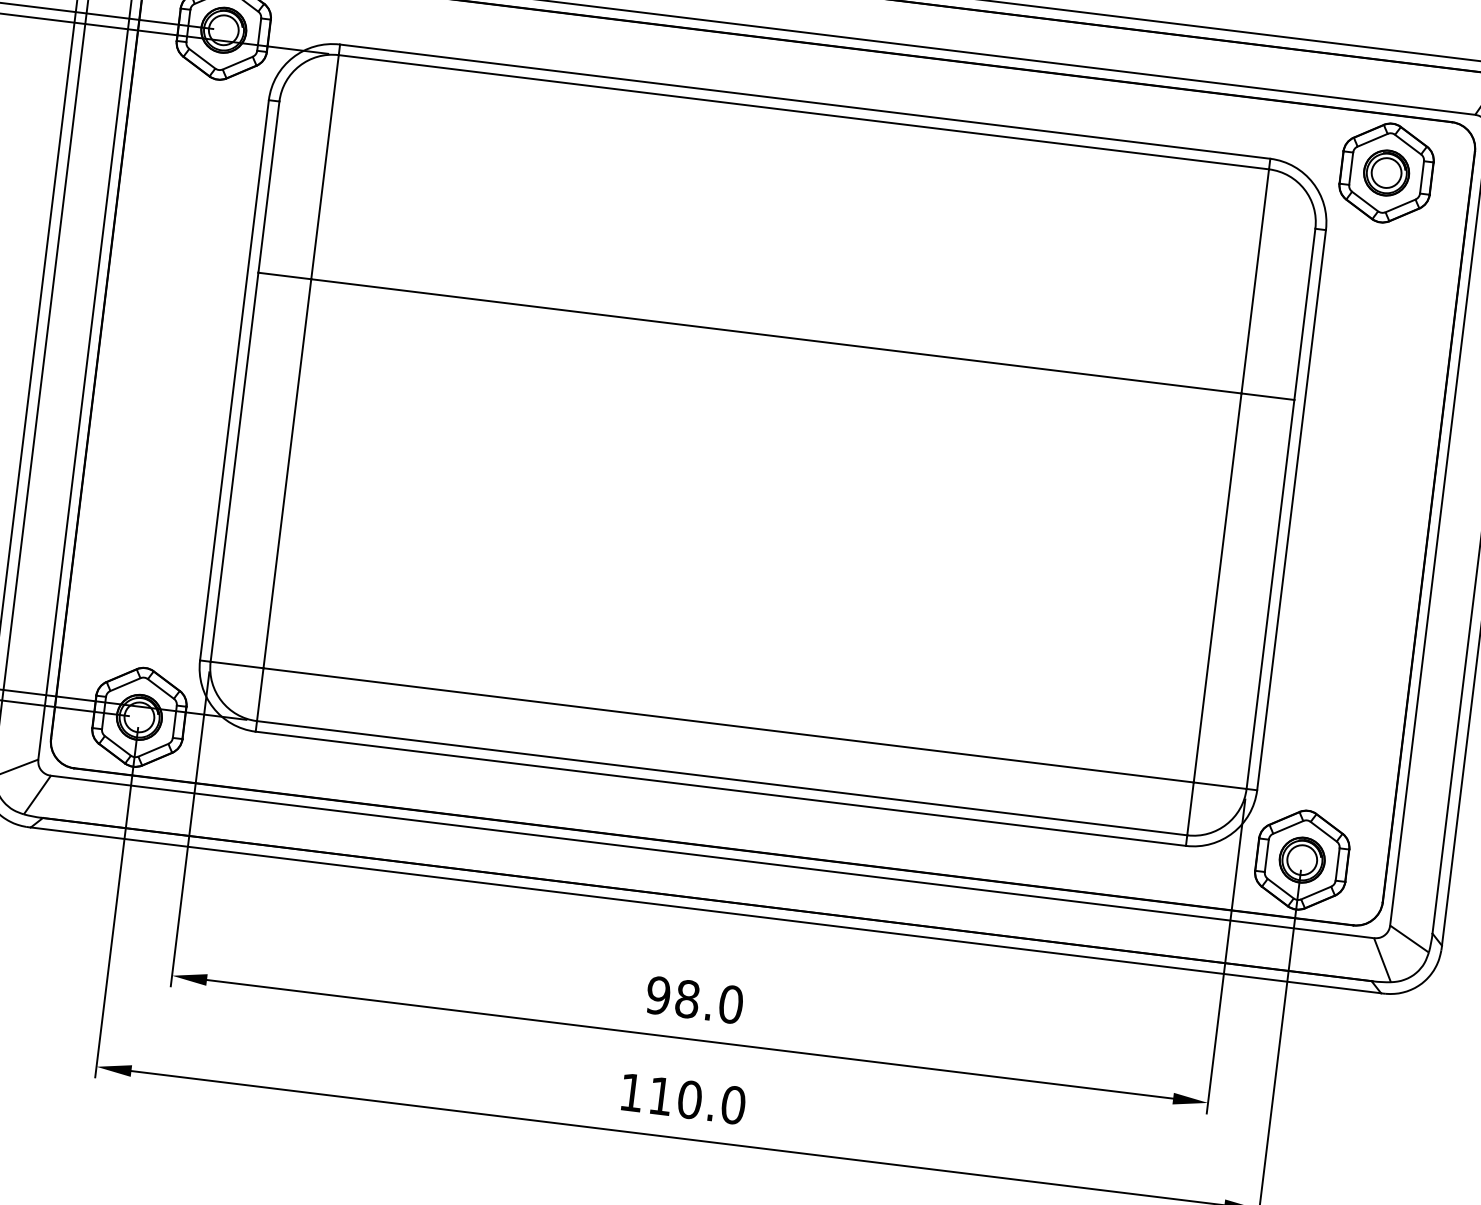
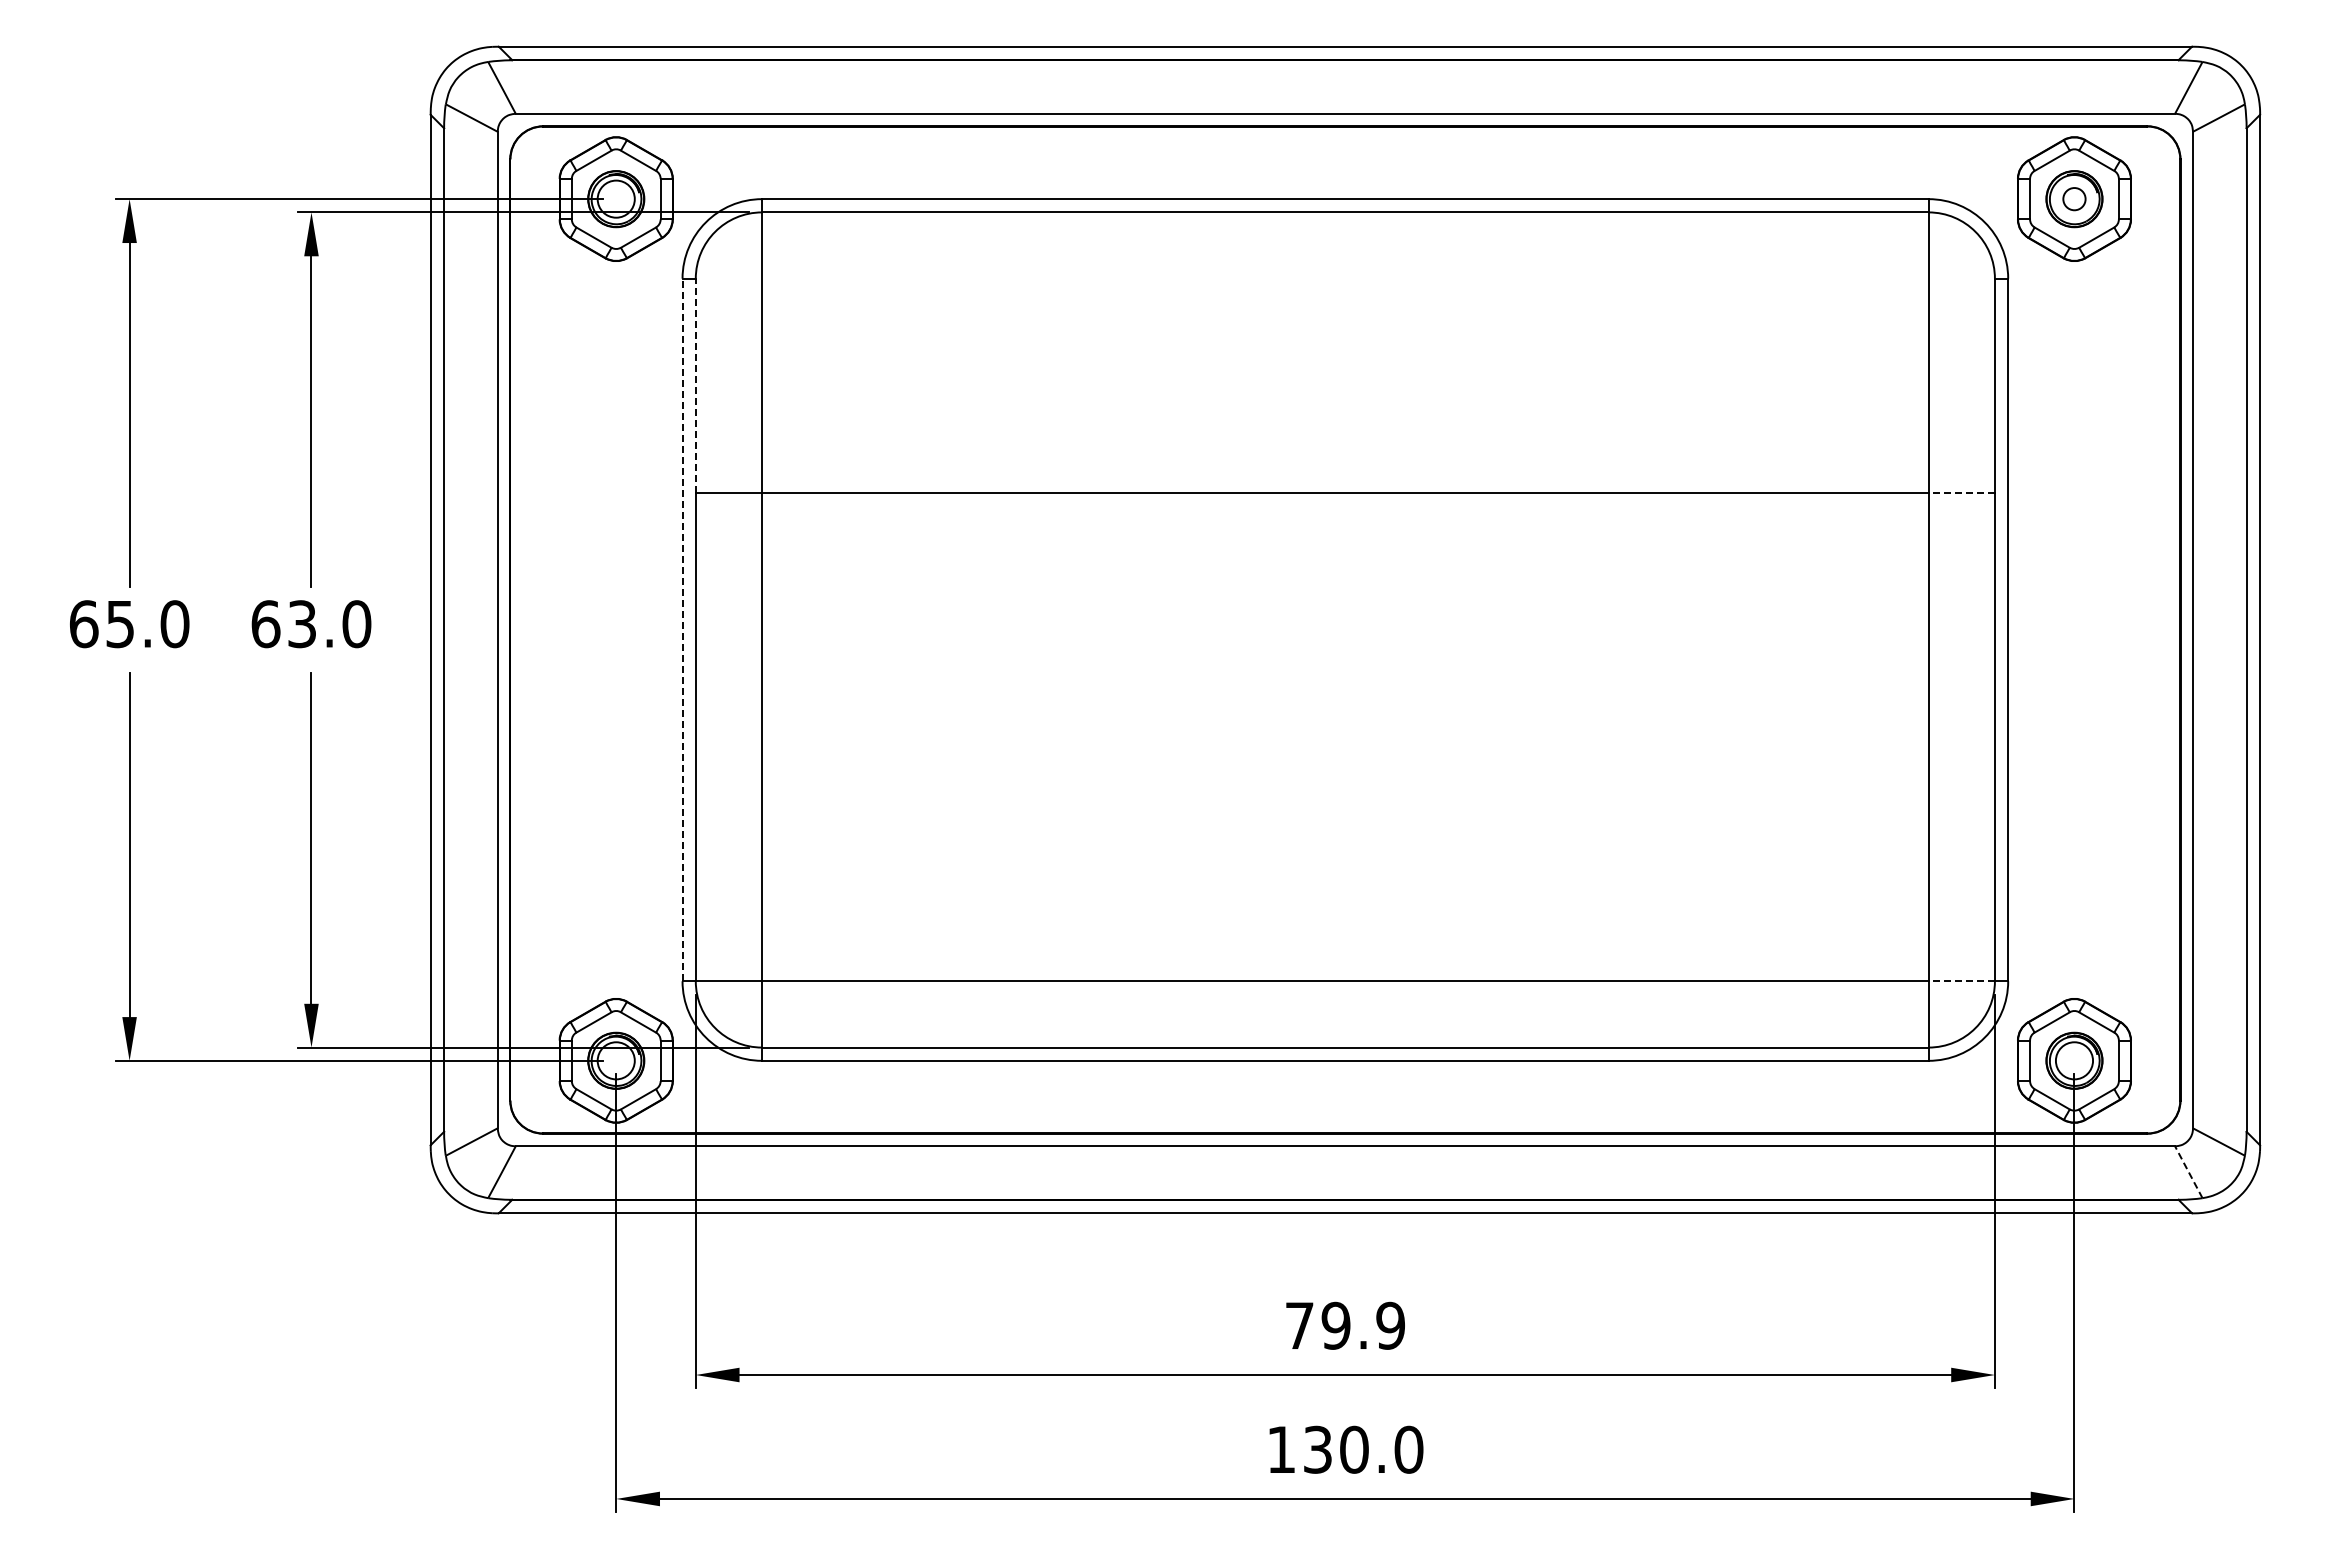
circle: (1386, 172) -> (2074, 198), size x0.6
line: (268, 186) -> (695, 385), solid -> dashed
line: (234, 379) -> (682, 629), solid -> dashed
line: (1267, 396) -> (1961, 493), solid -> dashed
line: (1219, 785) -> (1961, 981), solid -> dashed
line: (1382, 959) -> (2188, 1171), solid -> dashed
text: (695, 999) -> (1345, 1325), 98.0 -> 79.9
text: (660, 1095) -> (1317, 1449), 110.0 -> 130.0

